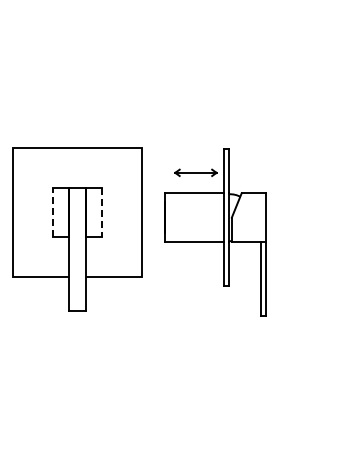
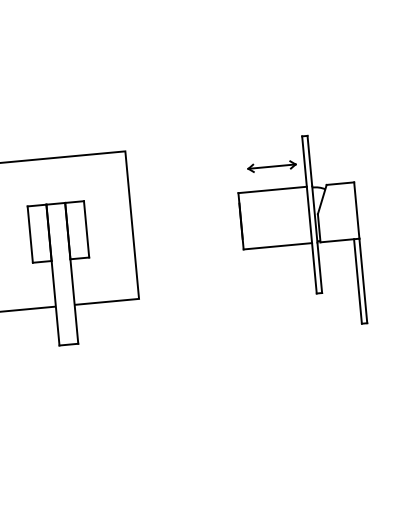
line: (53, 212) -> (30, 234), dashed -> solid
line: (102, 212) -> (86, 229), dashed -> solid
part: (215, 232) -> (300, 232), moved

